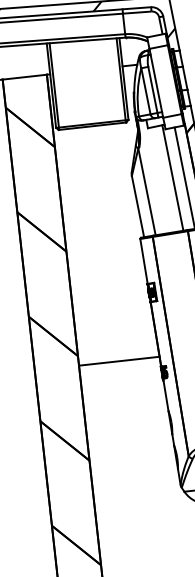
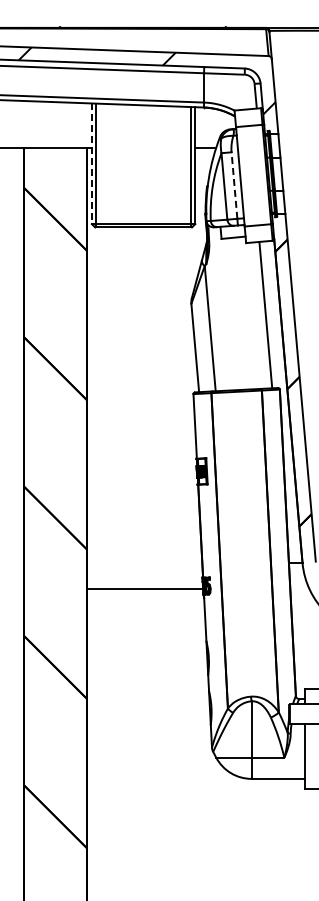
line: (51, 86) -> (91, 164), solid -> dashed
line: (152, 89) -> (234, 185), solid -> dashed
line: (172, 177) -> (248, 312), removed
line: (119, 361) -> (144, 589), moved

